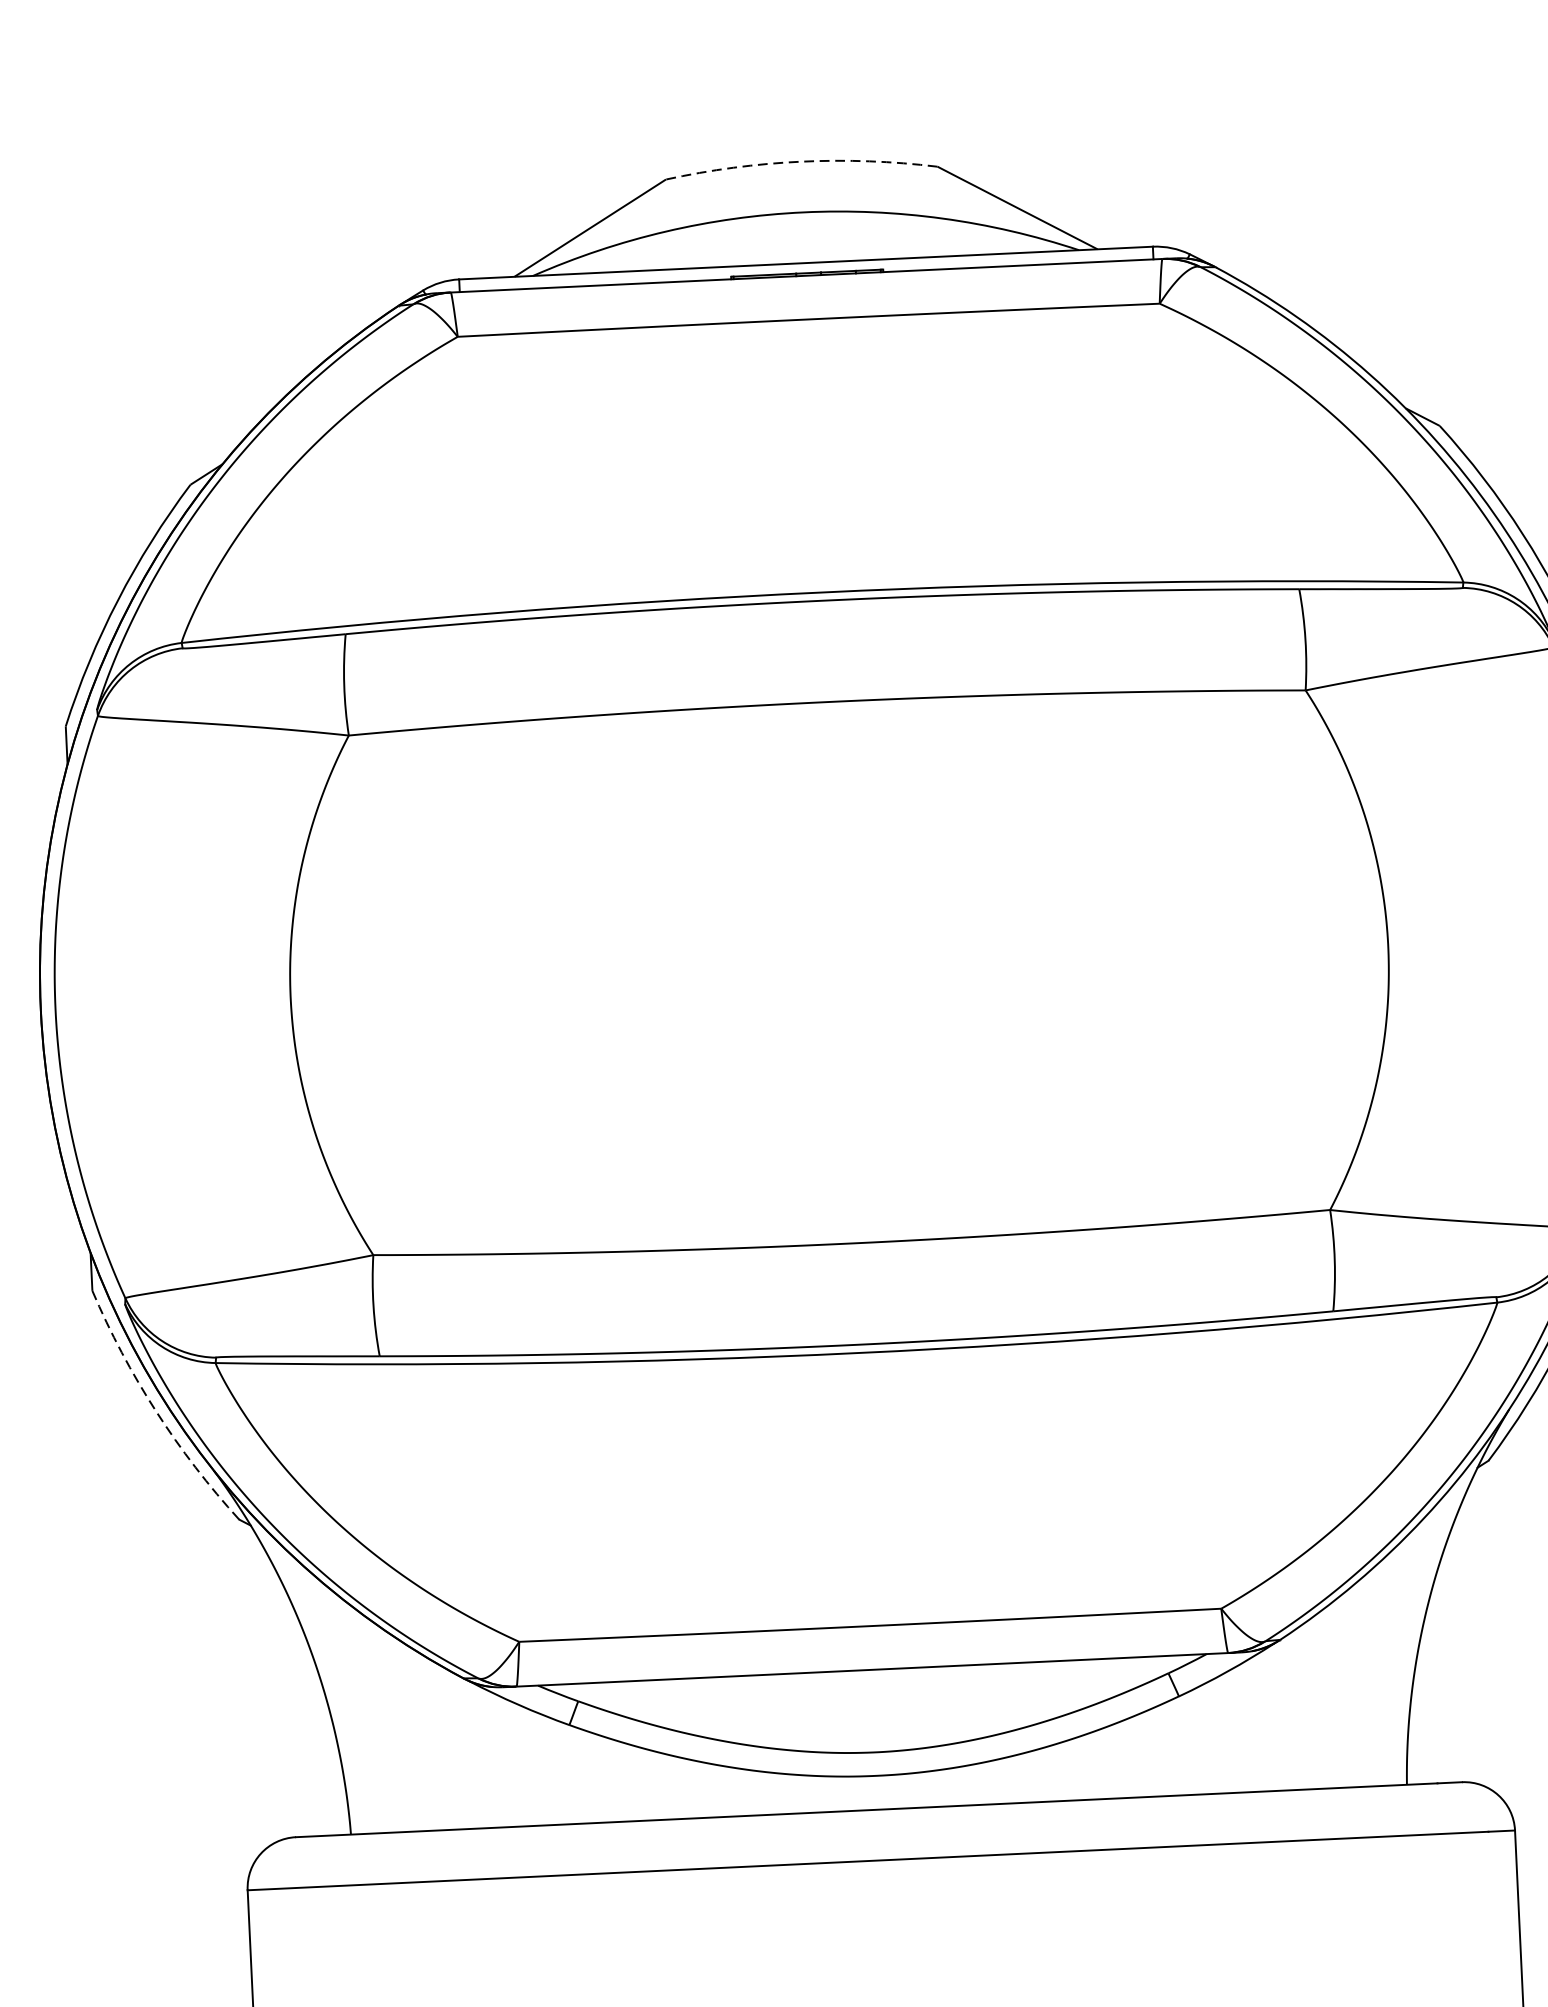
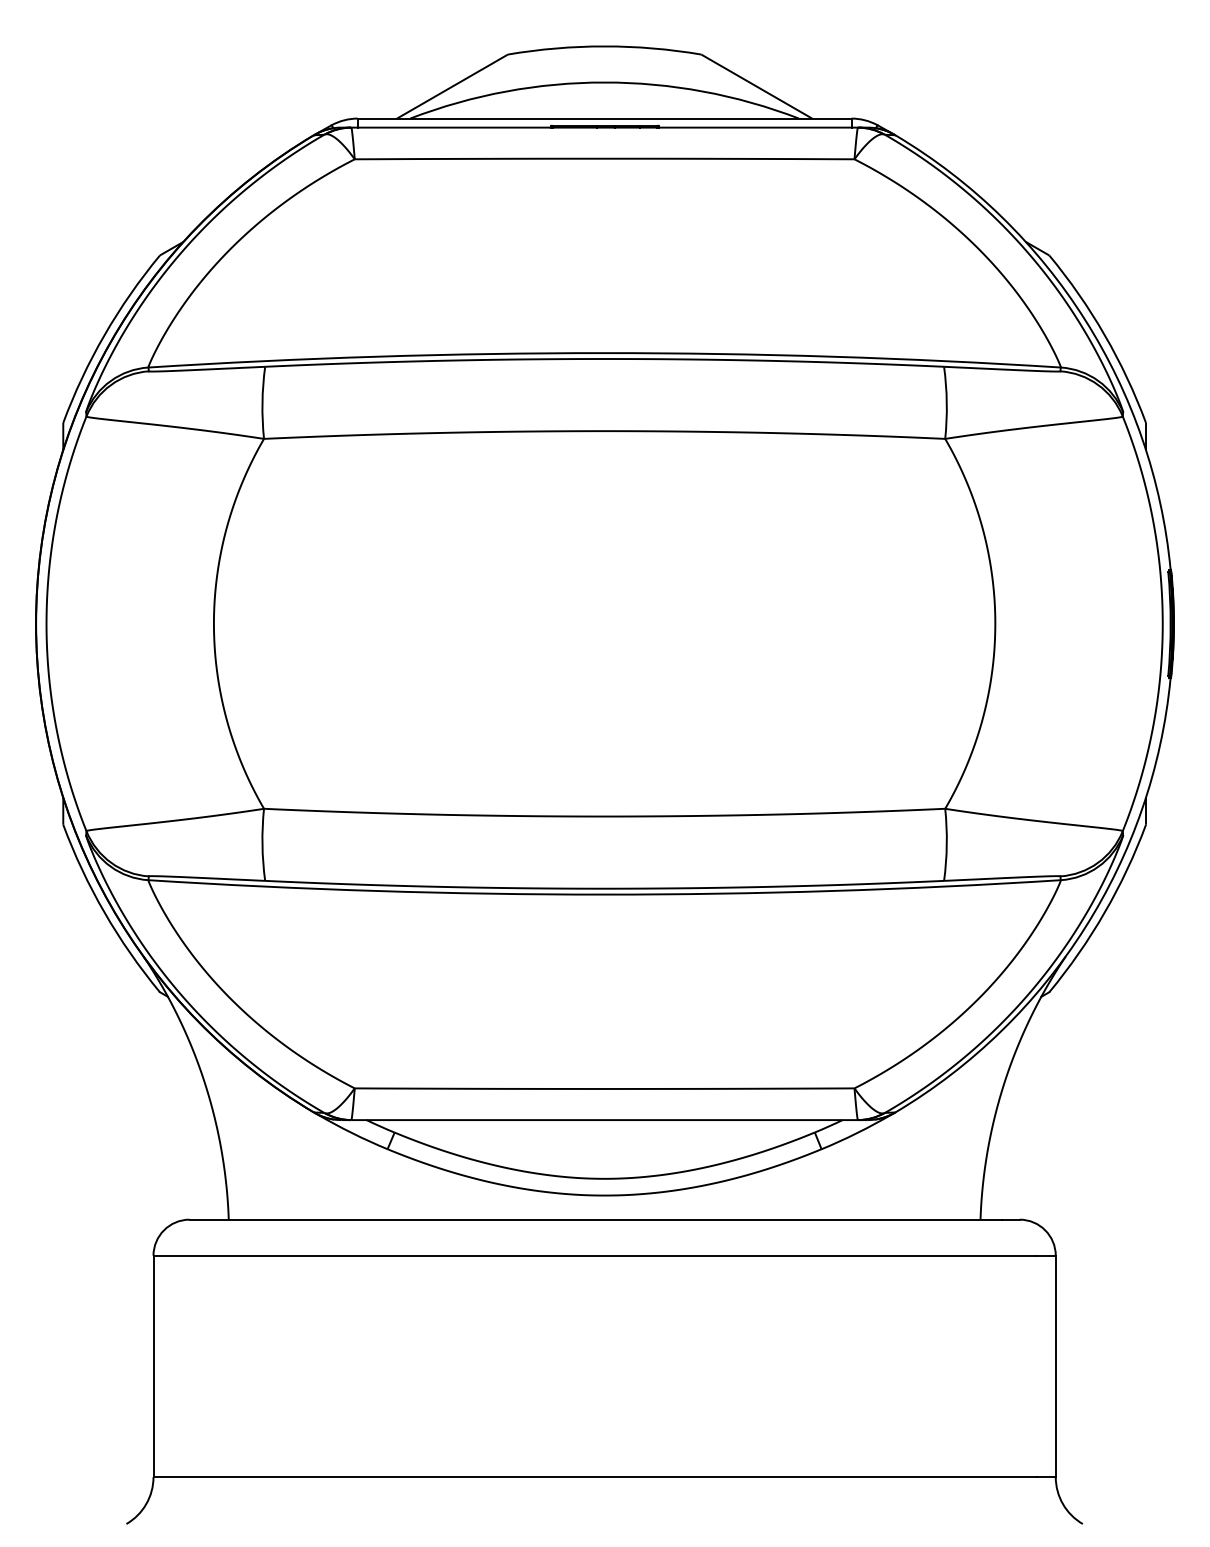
arc: (801, 161) -> (604, 46), dashed -> solid
arc: (156, 1411) -> (104, 912), dashed -> solid

